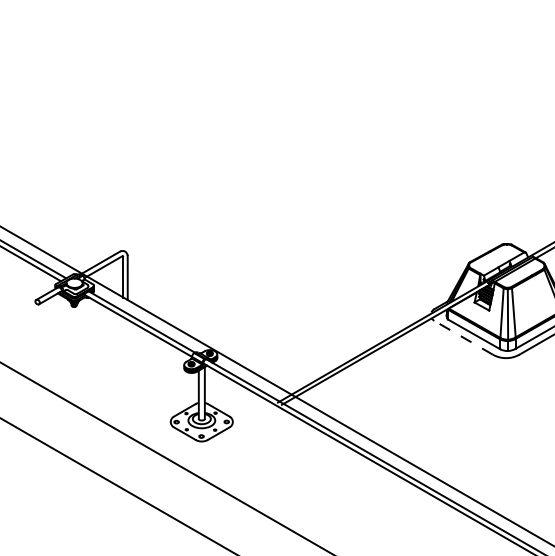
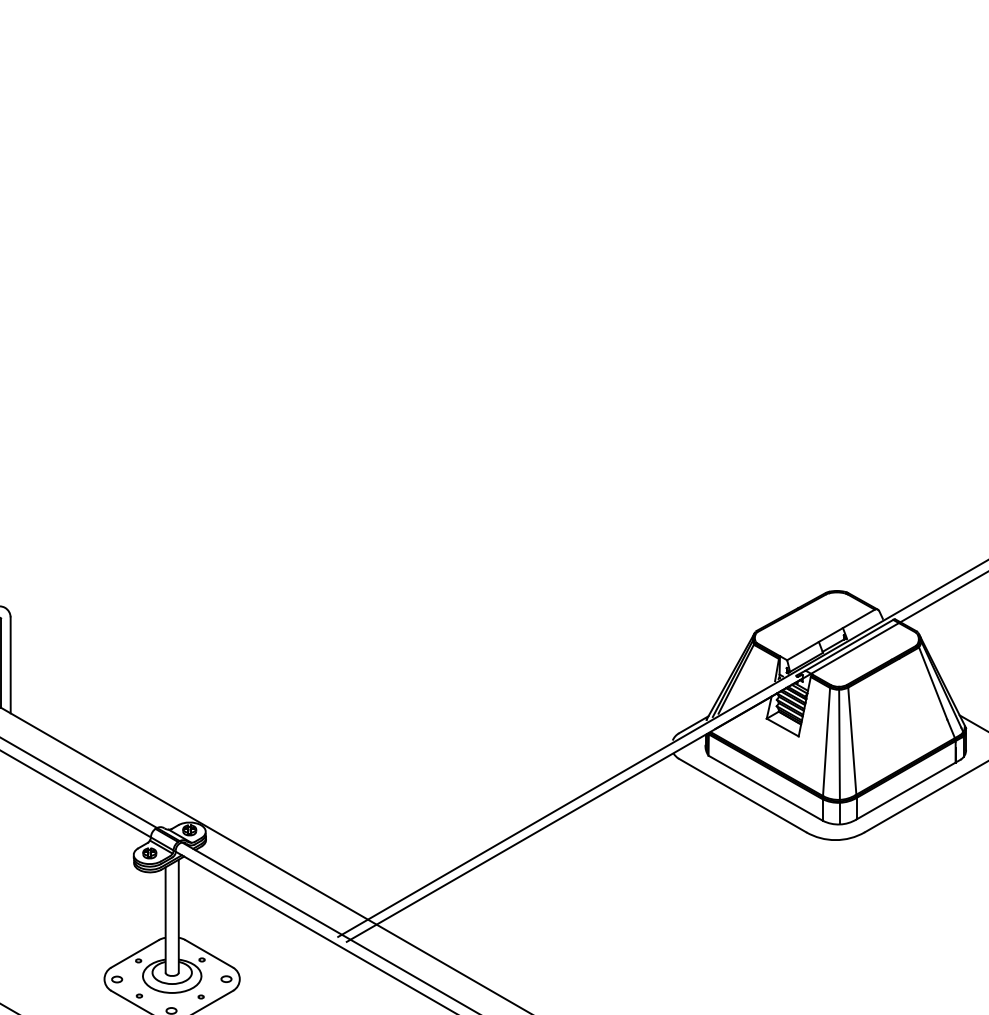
line: (463, 337) -> (742, 795), dashed -> solid

